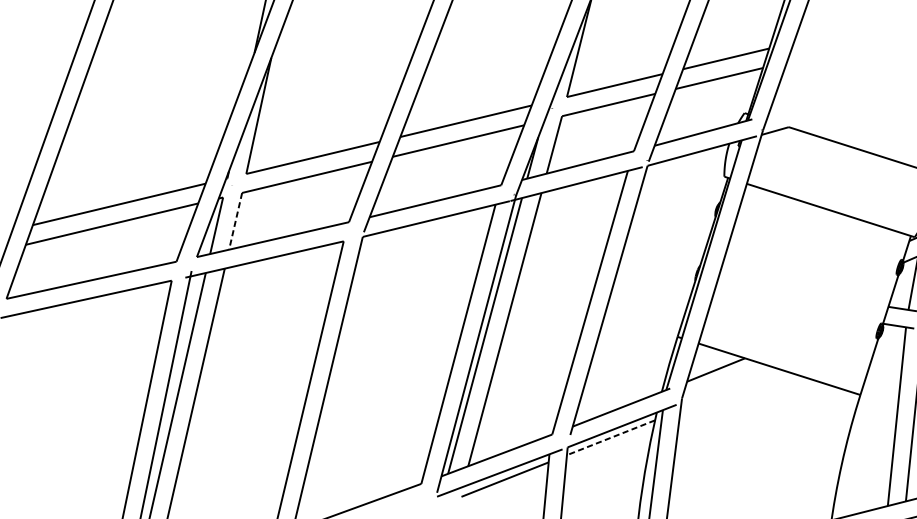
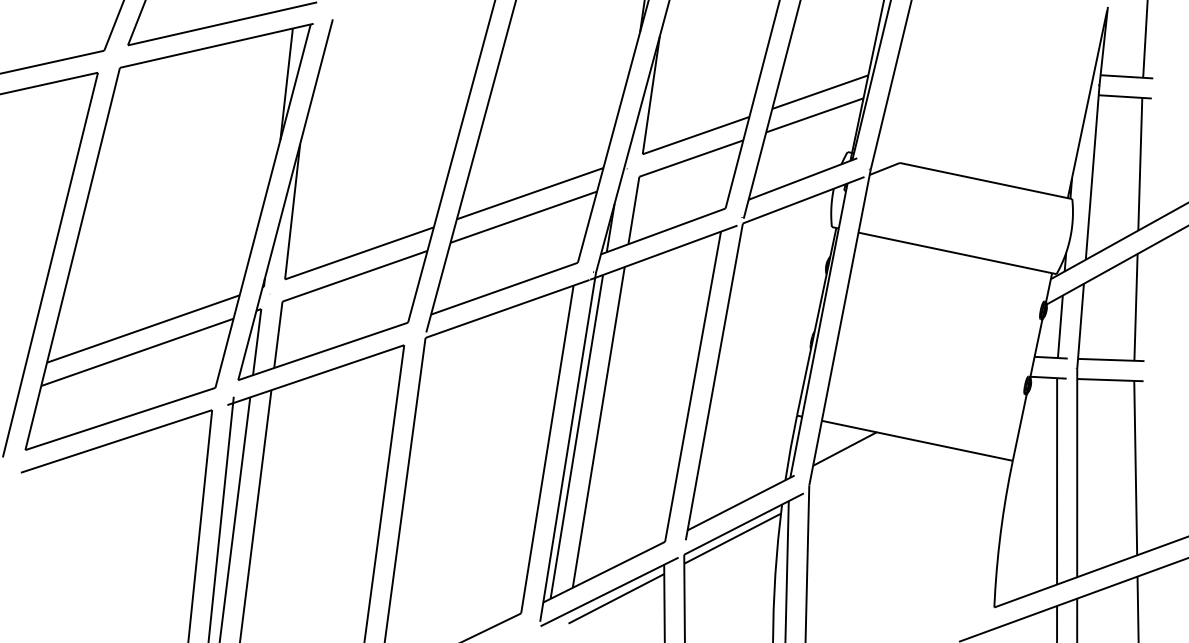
line: (235, 221) -> (278, 335), dashed -> solid
line: (610, 437) -> (732, 538), dashed -> solid

